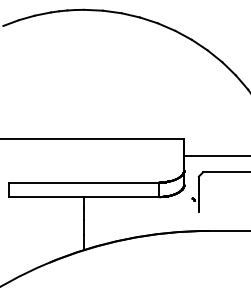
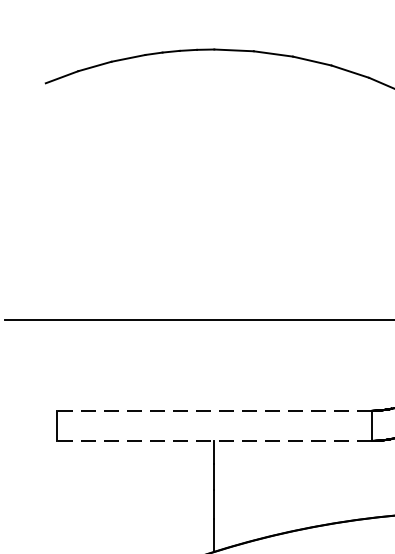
line: (83, 182) -> (213, 410), solid -> dashed
line: (83, 197) -> (213, 441), solid -> dashed

